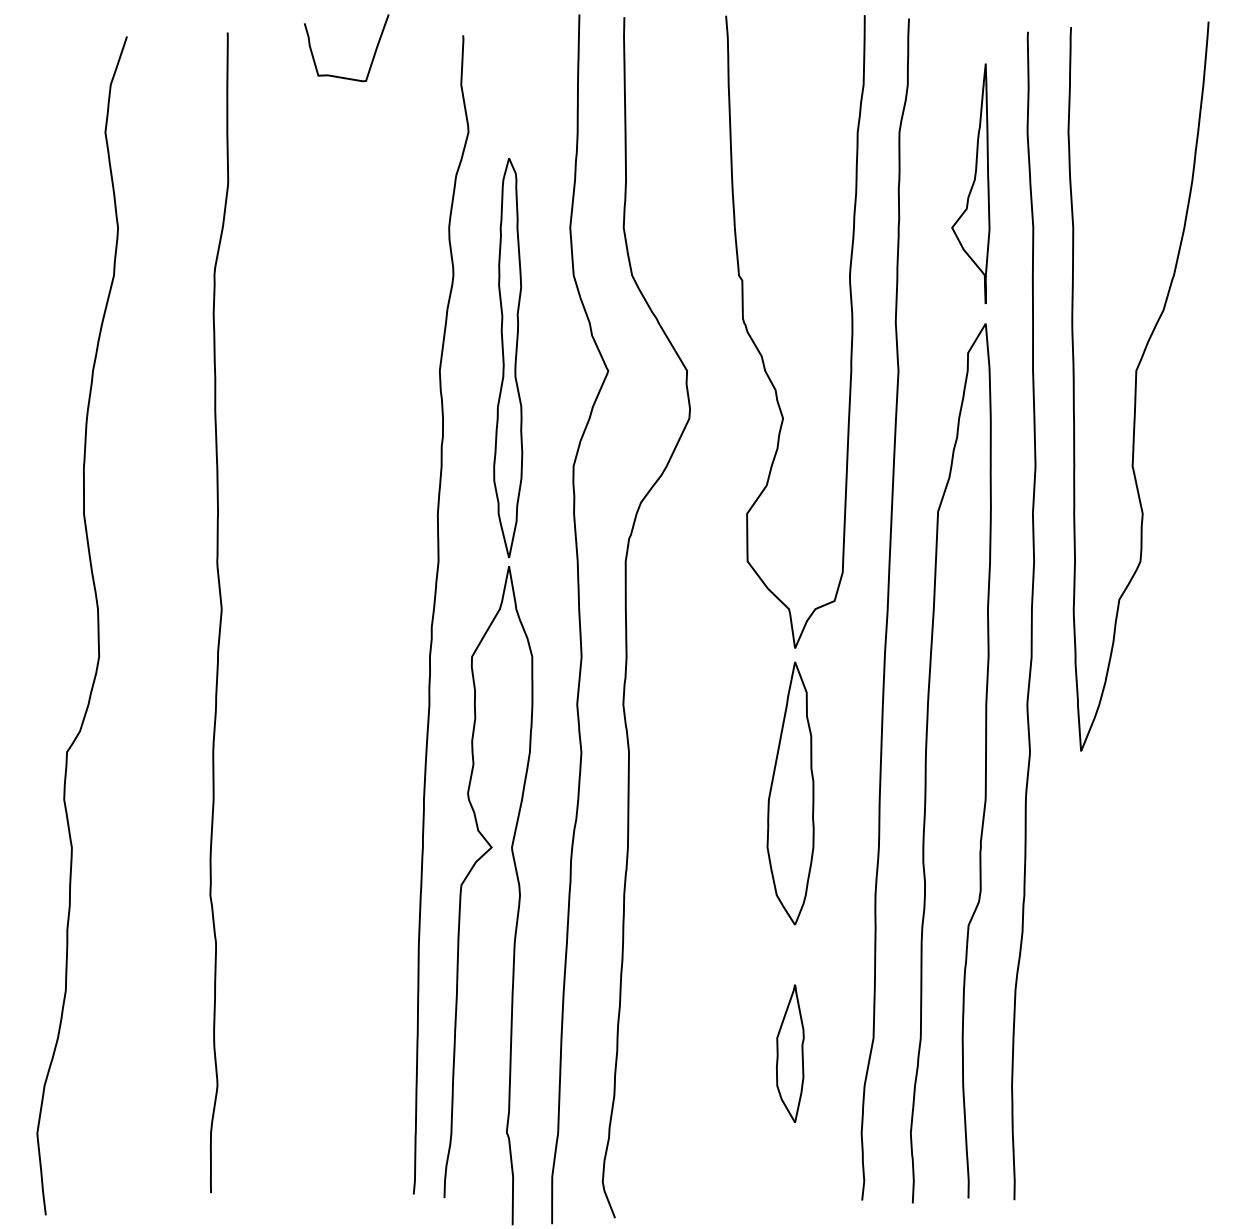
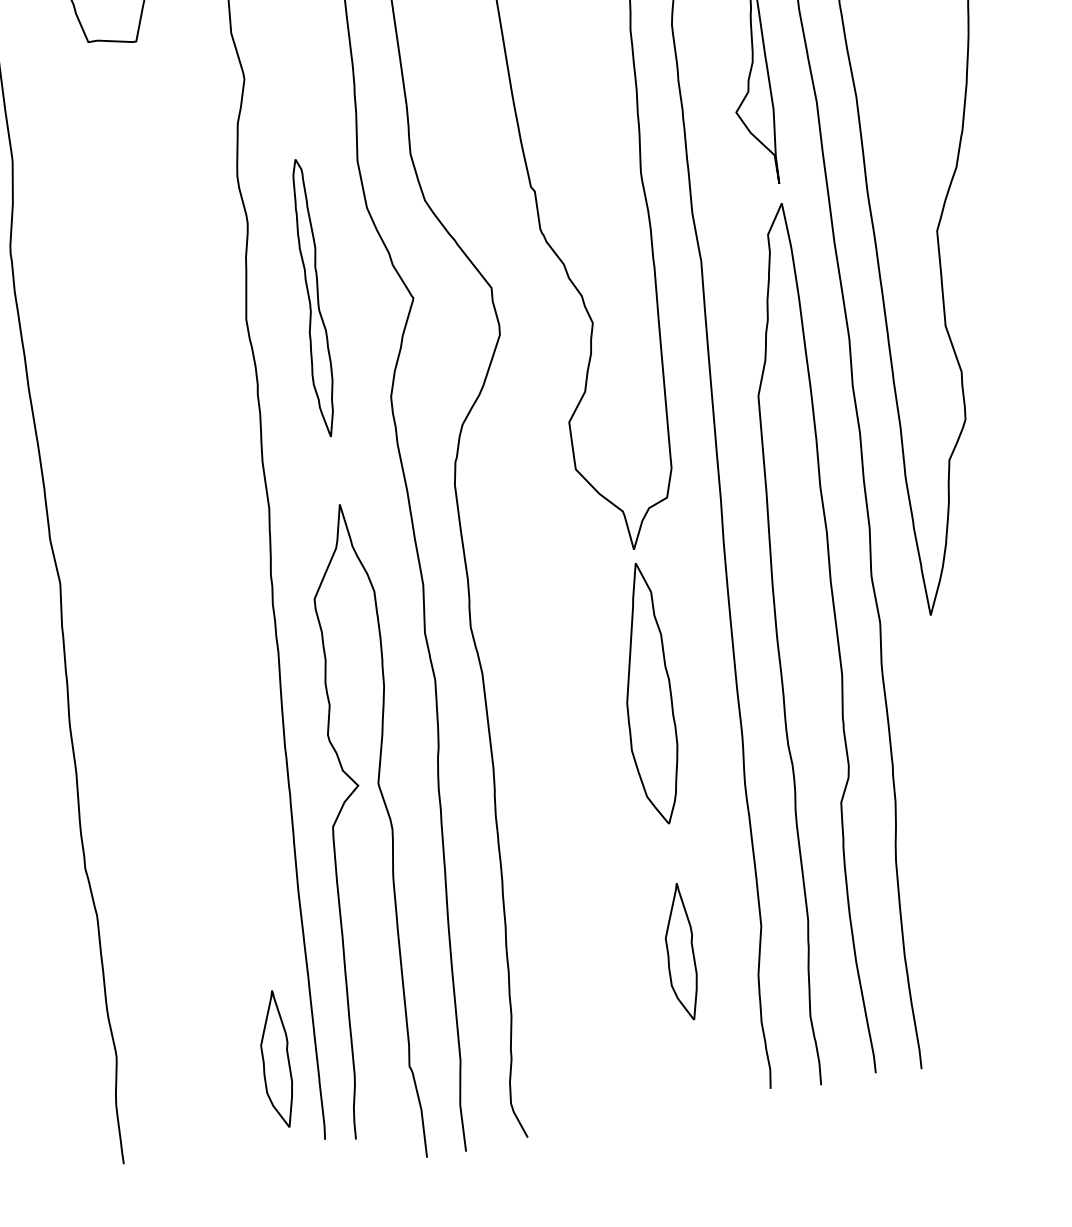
part: (508, 358) -> (312, 298), size x0.7
part: (375, 1108) -> (276, 1059), added

